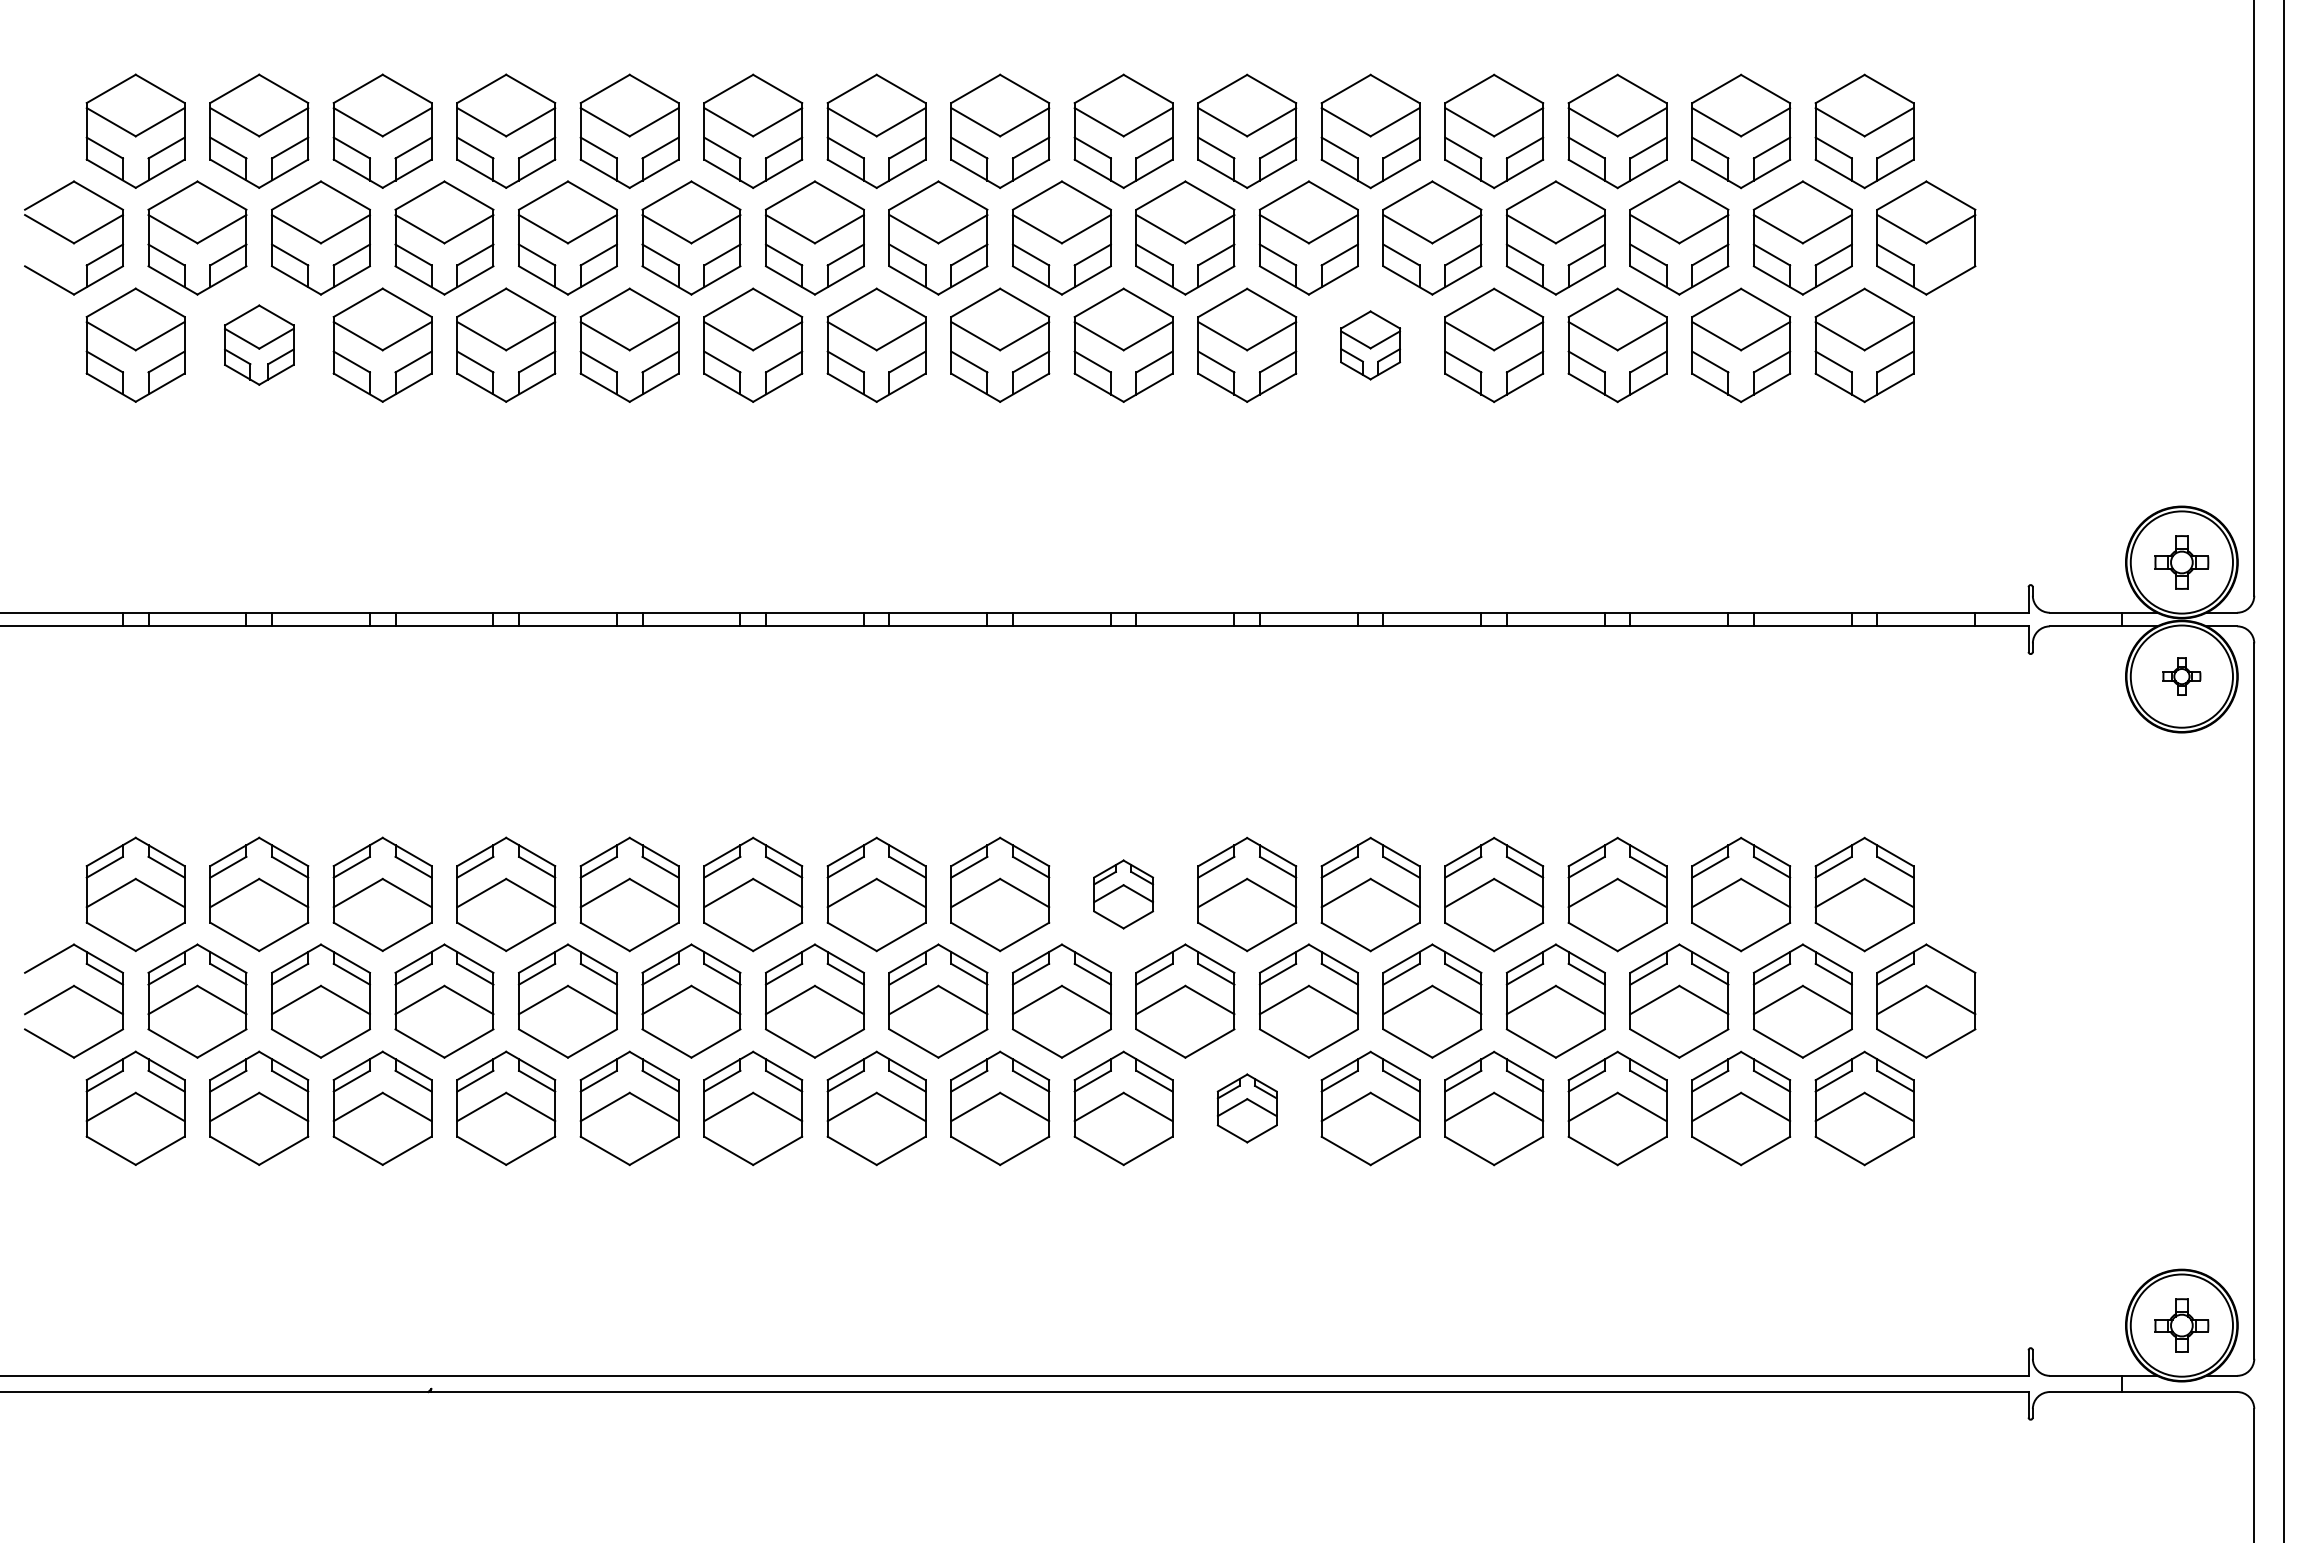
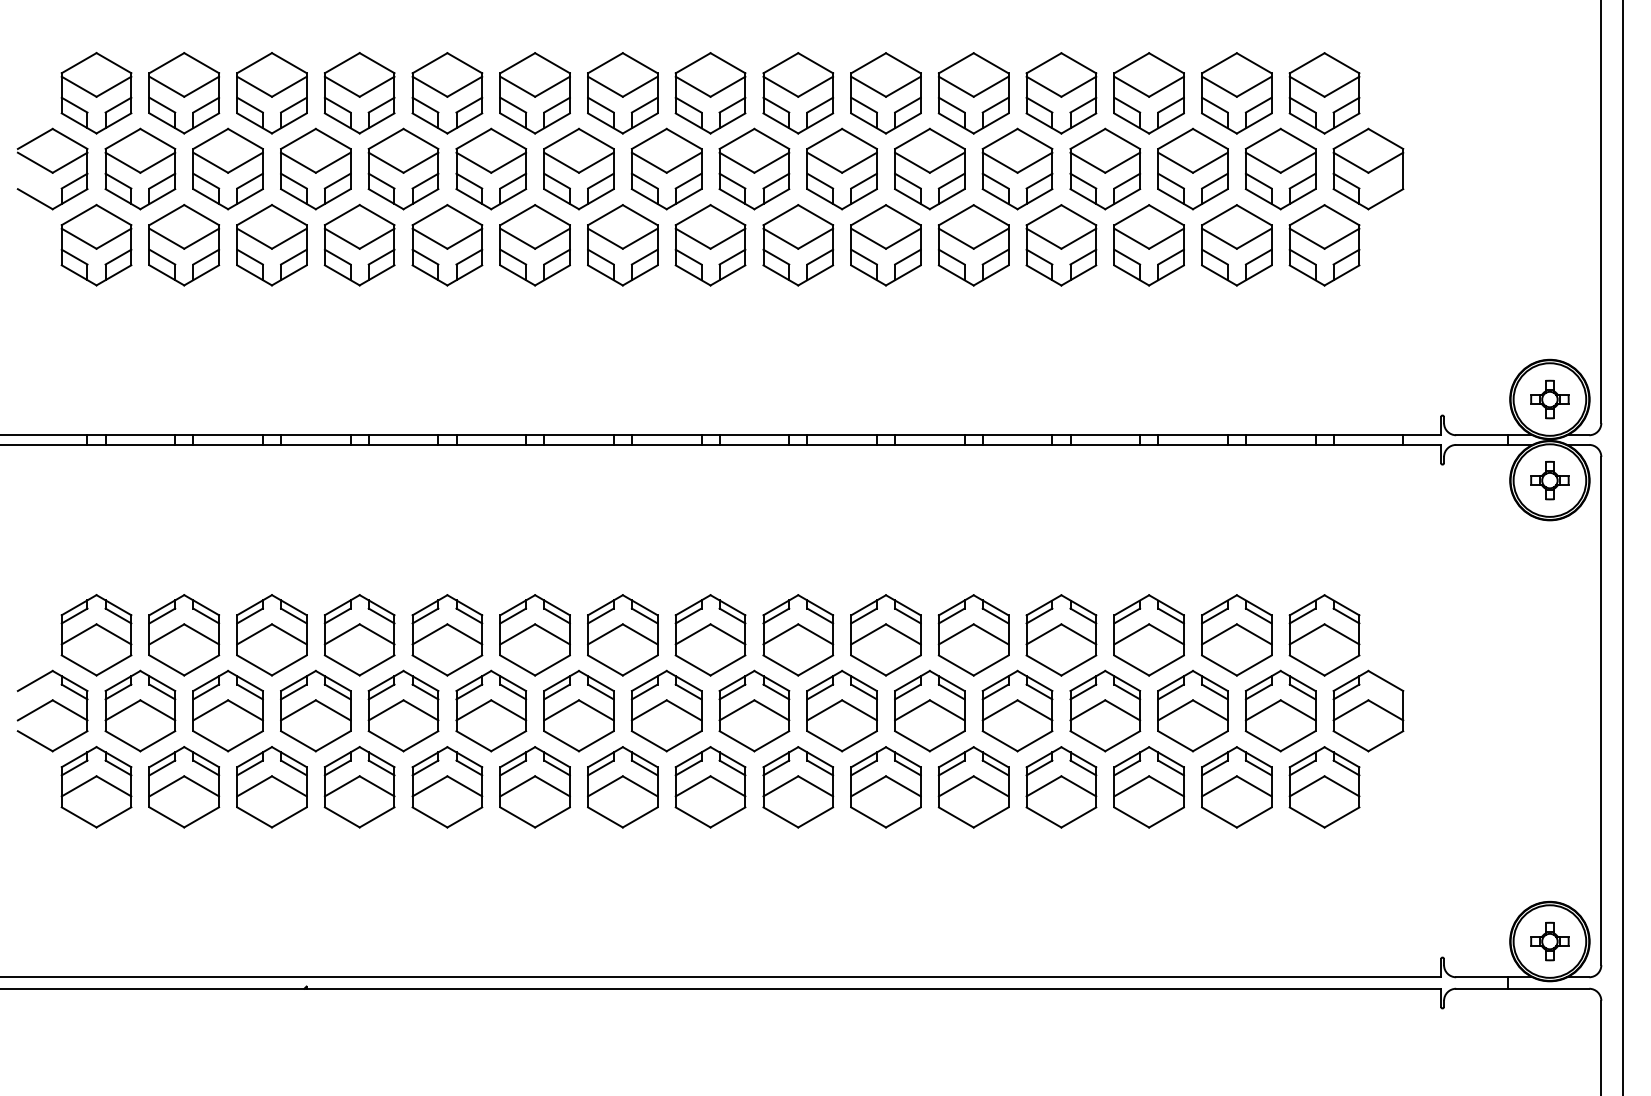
part: (259, 344) -> (184, 244), size x1.43
part: (1370, 345) -> (973, 245), size x1.67
part: (2181, 676) -> (1549, 480), size x1.43
part: (1123, 894) -> (798, 635), size x1.67
part: (1247, 1108) -> (886, 787), size x1.67

